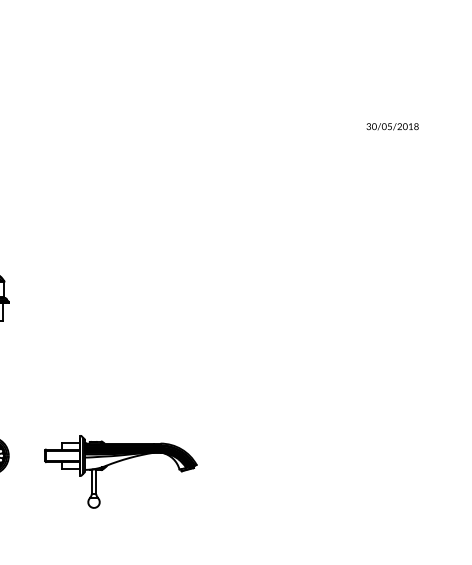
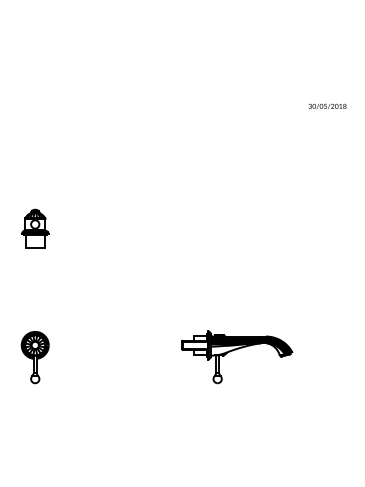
part: (118, 462) -> (235, 350), moved

